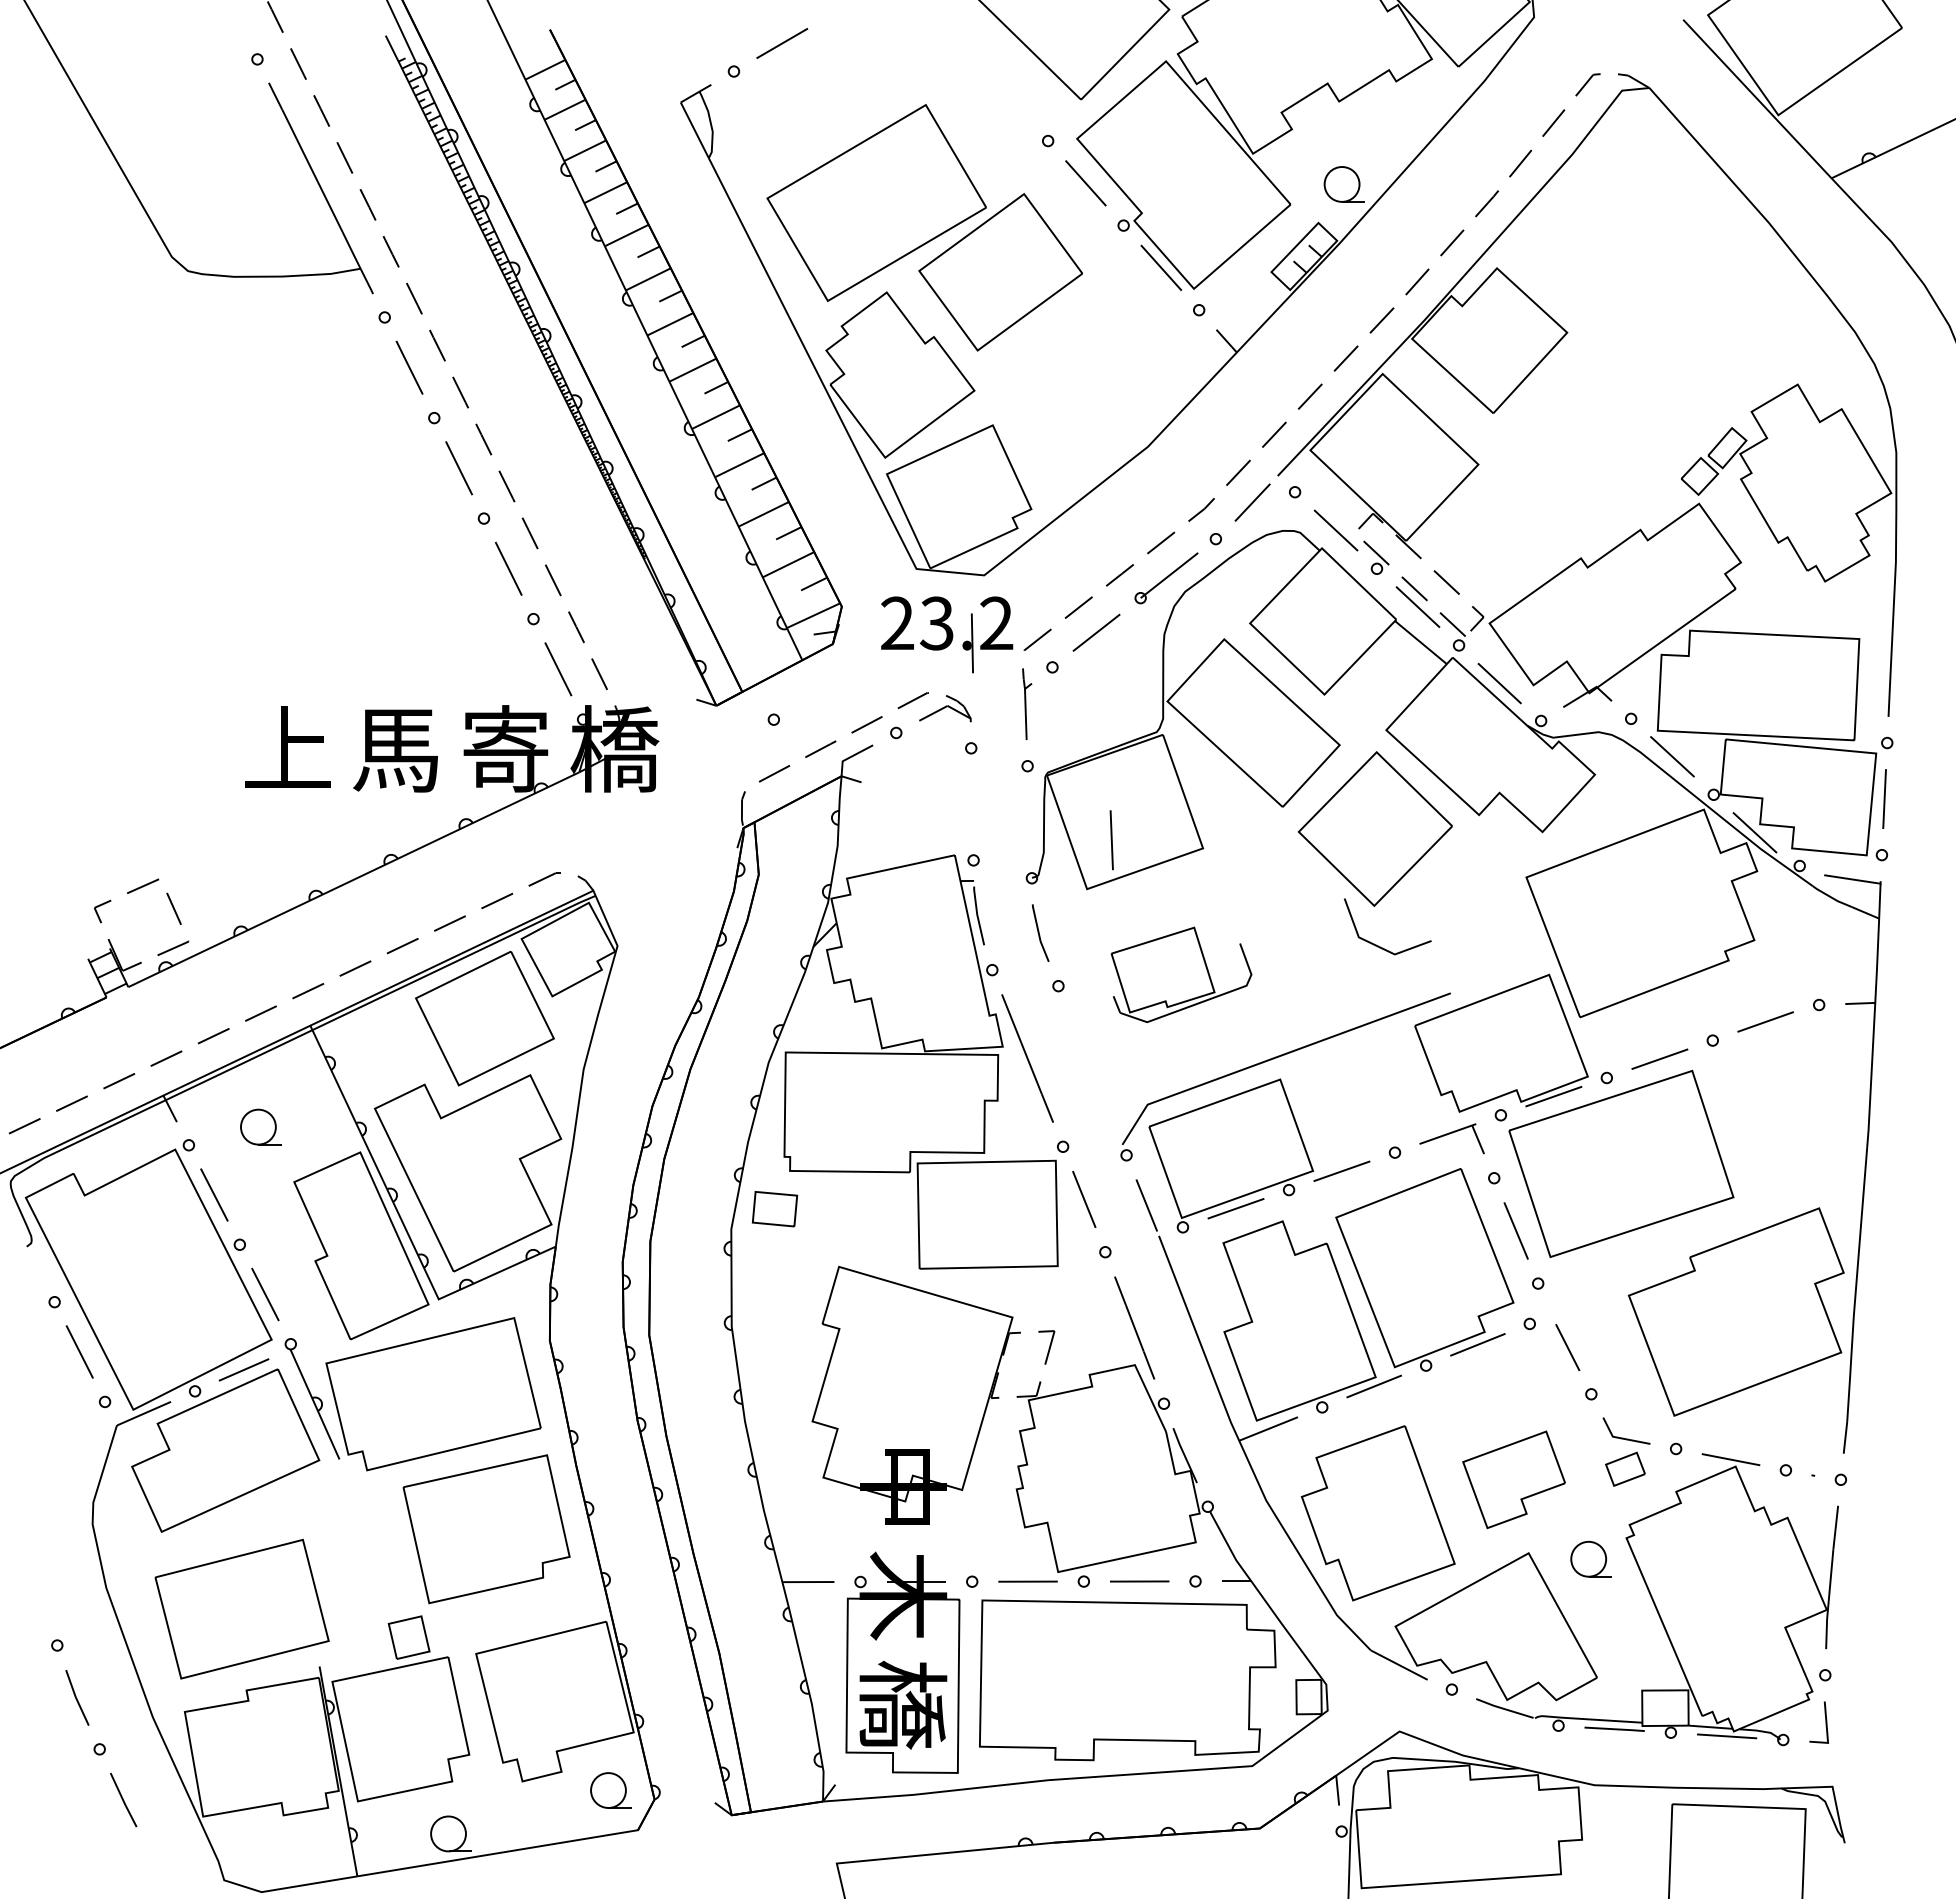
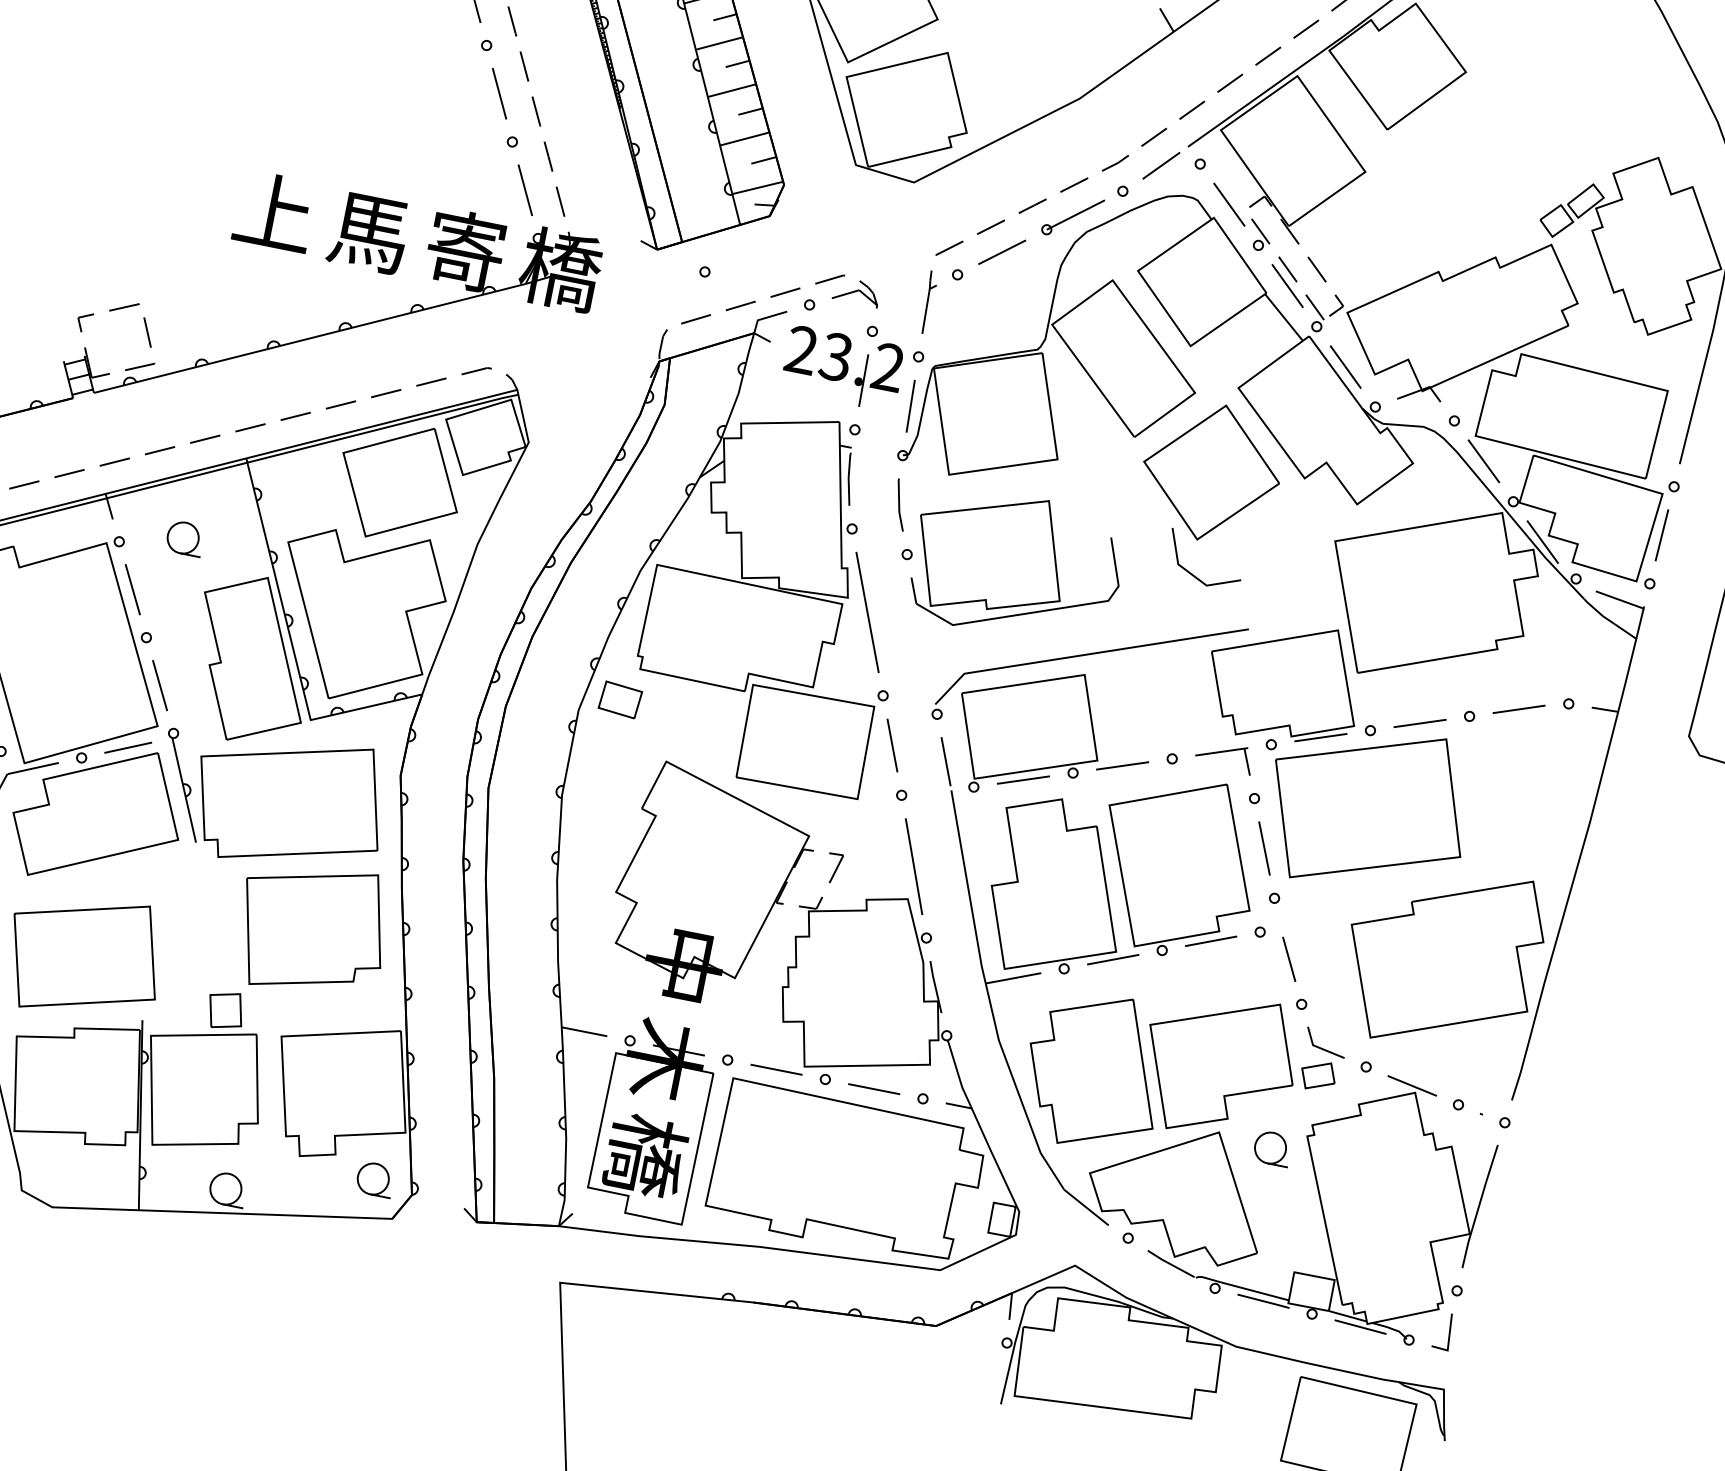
part: (947, 634) -> (843, 368), moved
line: (1111, 840) -> (910, 406), moved
part: (1181, 974) -> (1016, 565), size x1.67
part: (1513, 1479) -> (1218, 1065), size x1.67

